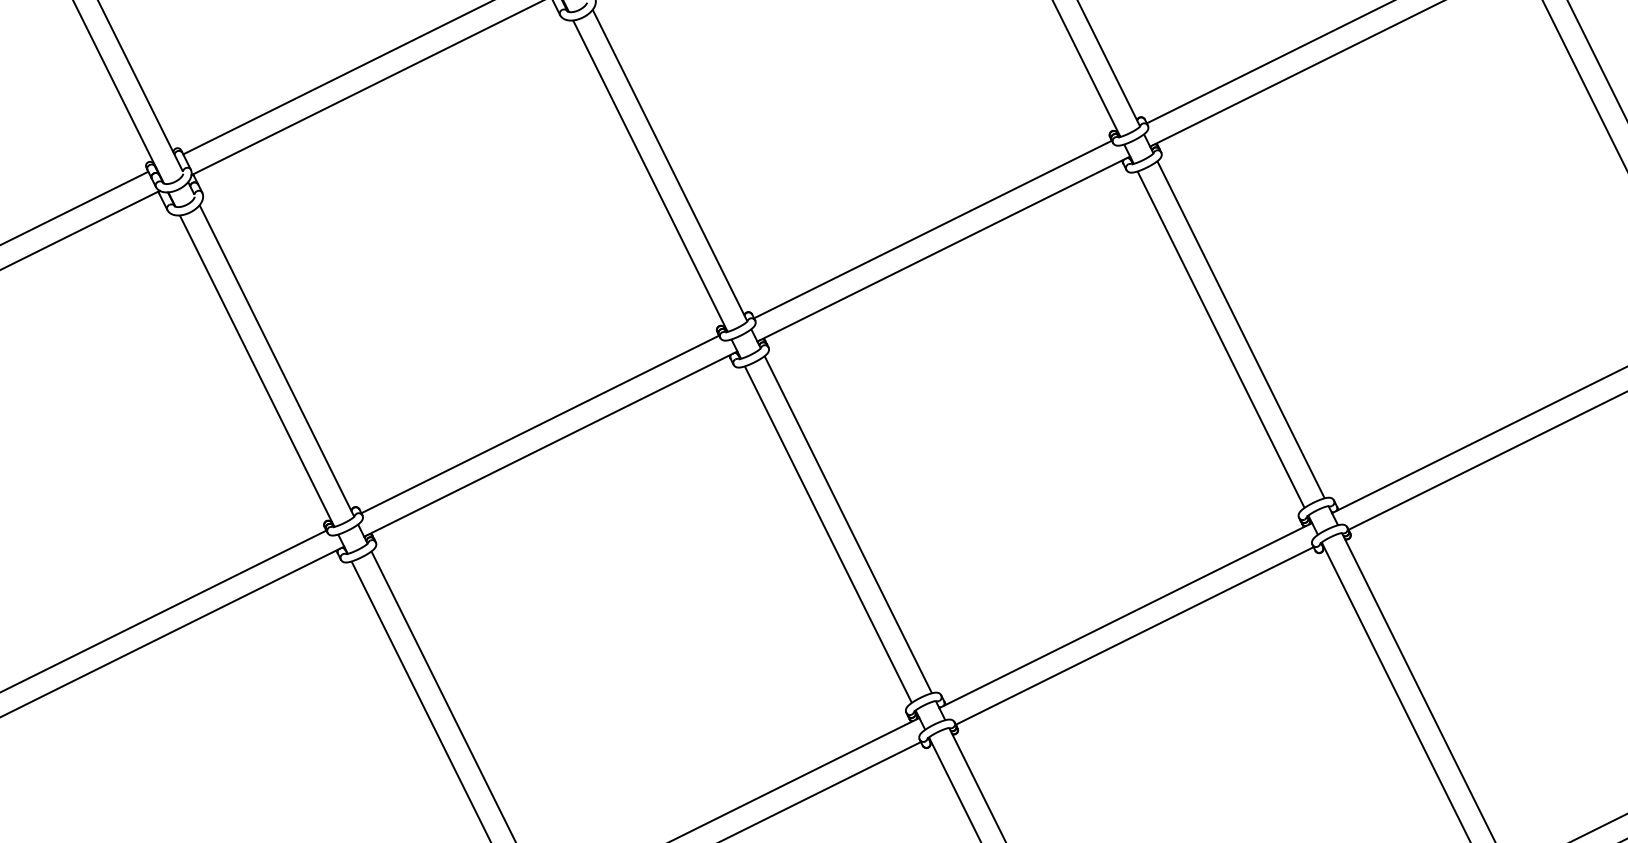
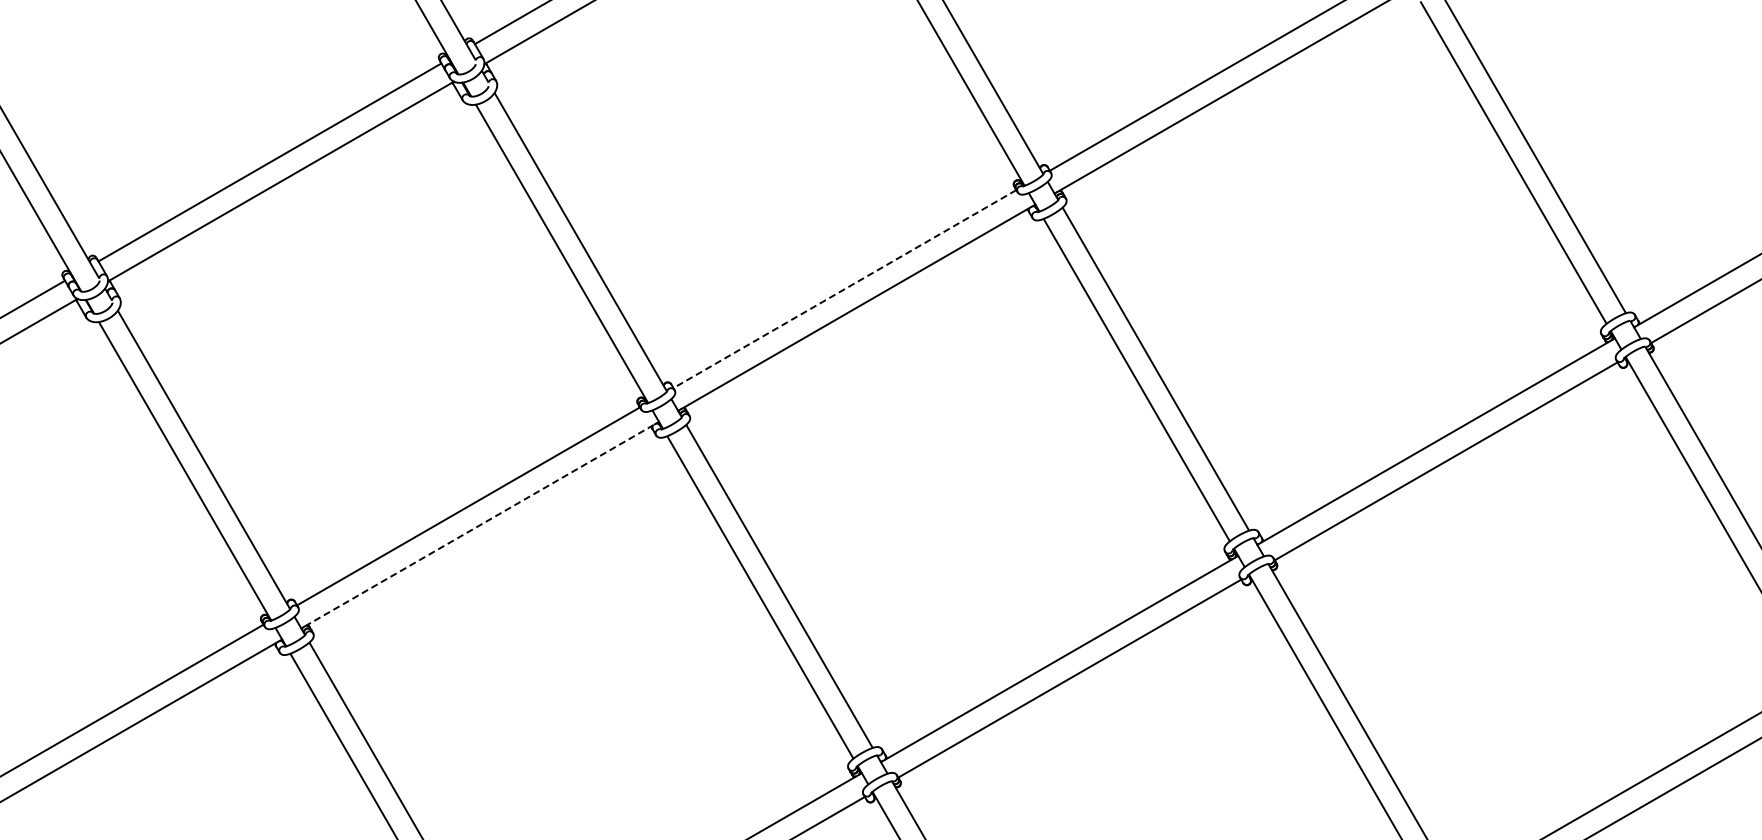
line: (932, 229) -> (844, 289), solid -> dashed
line: (550, 444) -> (479, 525), solid -> dashed

